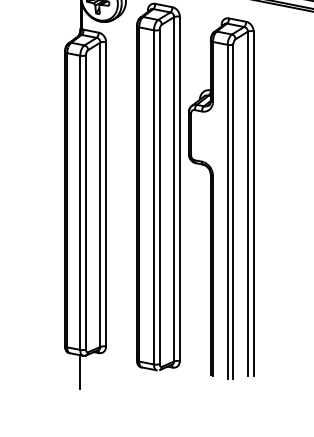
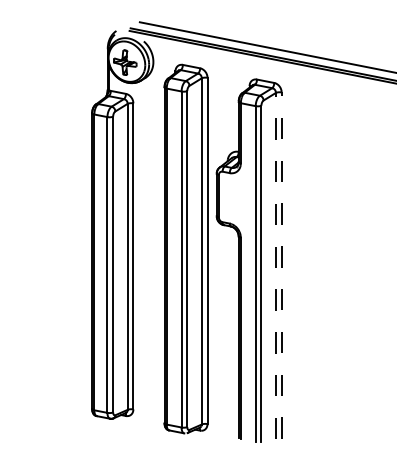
line: (247, 203) -> (275, 265), solid -> dashed
line: (253, 203) -> (281, 265), solid -> dashed
line: (80, 372) -> (107, 435), removed

